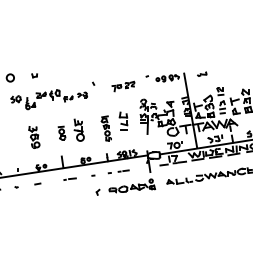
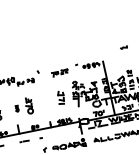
part: (202, 73) -> (124, 46), moved
part: (105, 128) -> (48, 103), removed
part: (61, 132) -> (16, 108), size x0.6
part: (118, 171) -> (59, 134), removed

